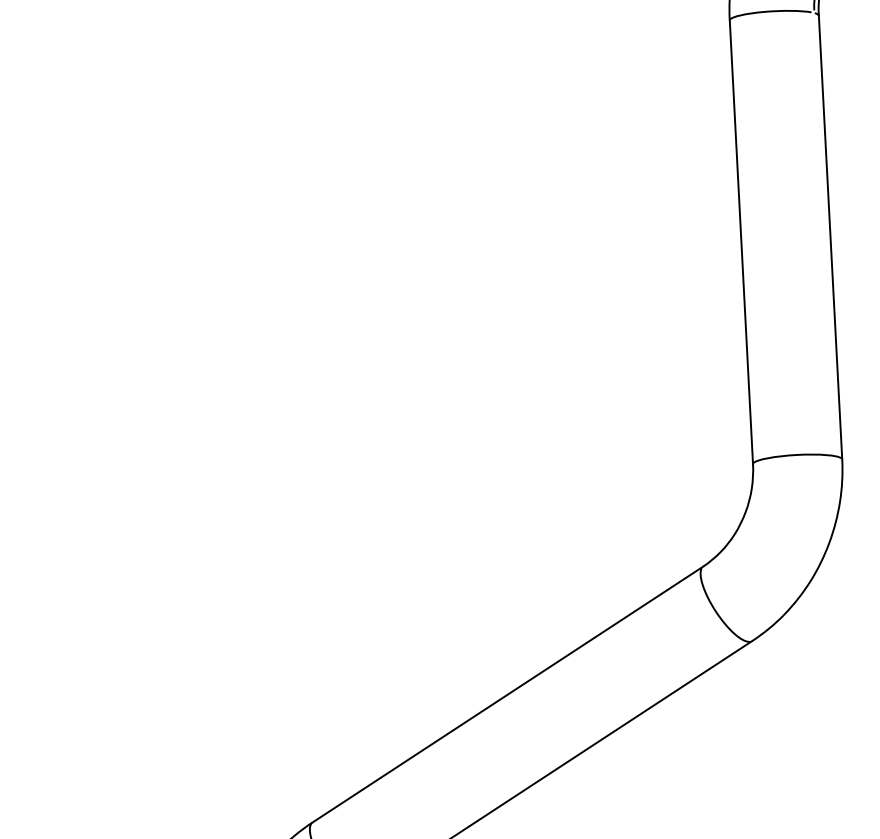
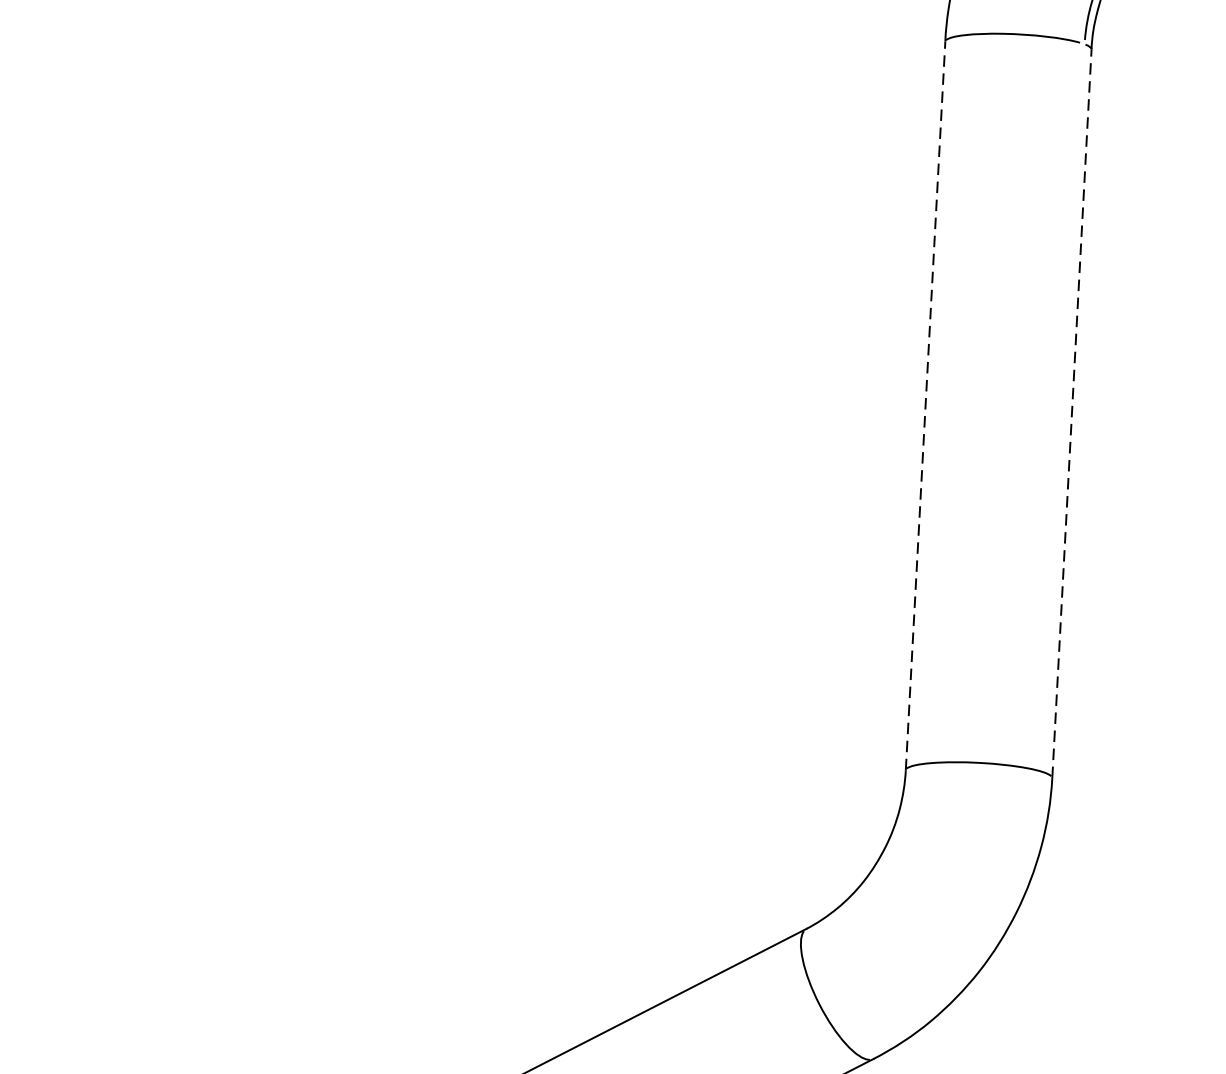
line: (830, 237) -> (1071, 413), solid -> dashed
line: (741, 241) -> (925, 404), solid -> dashed

